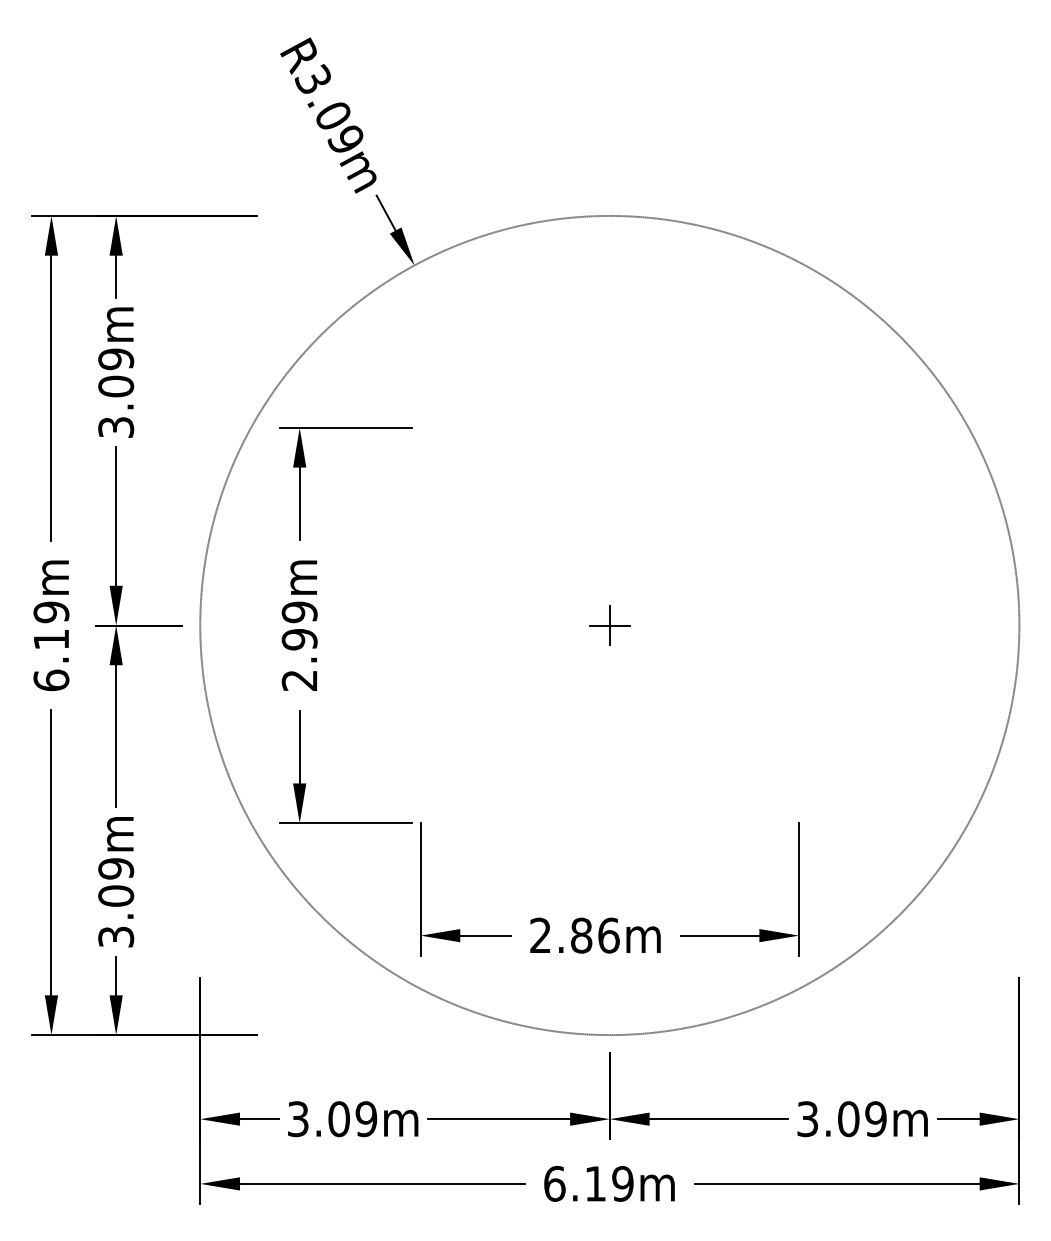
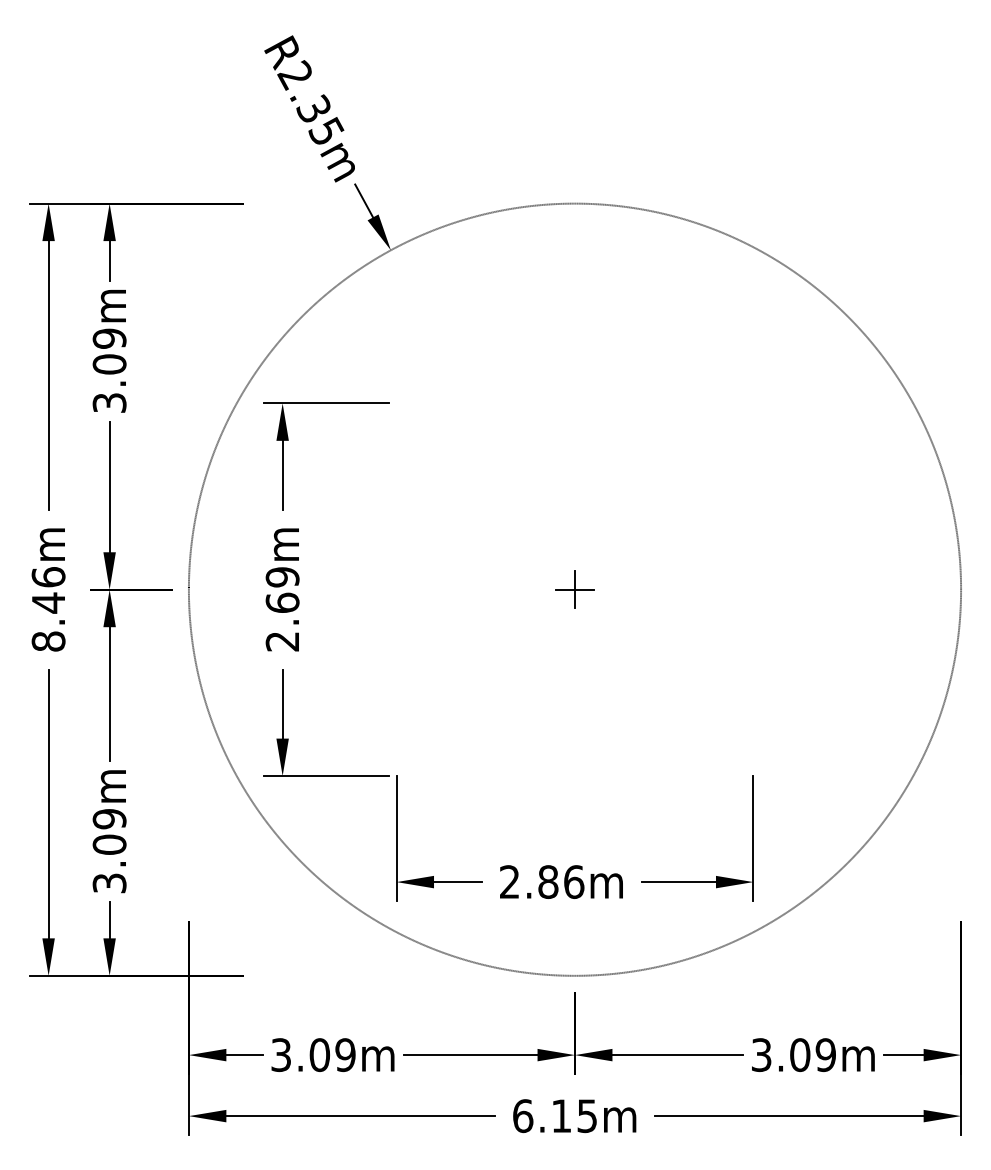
text: (329, 108) -> (310, 102), R3.09m -> R2.35m
text: (299, 639) -> (282, 602), 2.99m -> 2.69m
text: (51, 646) -> (48, 609), 6.19m -> 8.46m
text: (622, 1183) -> (586, 1115), 6.19m -> 6.15m

